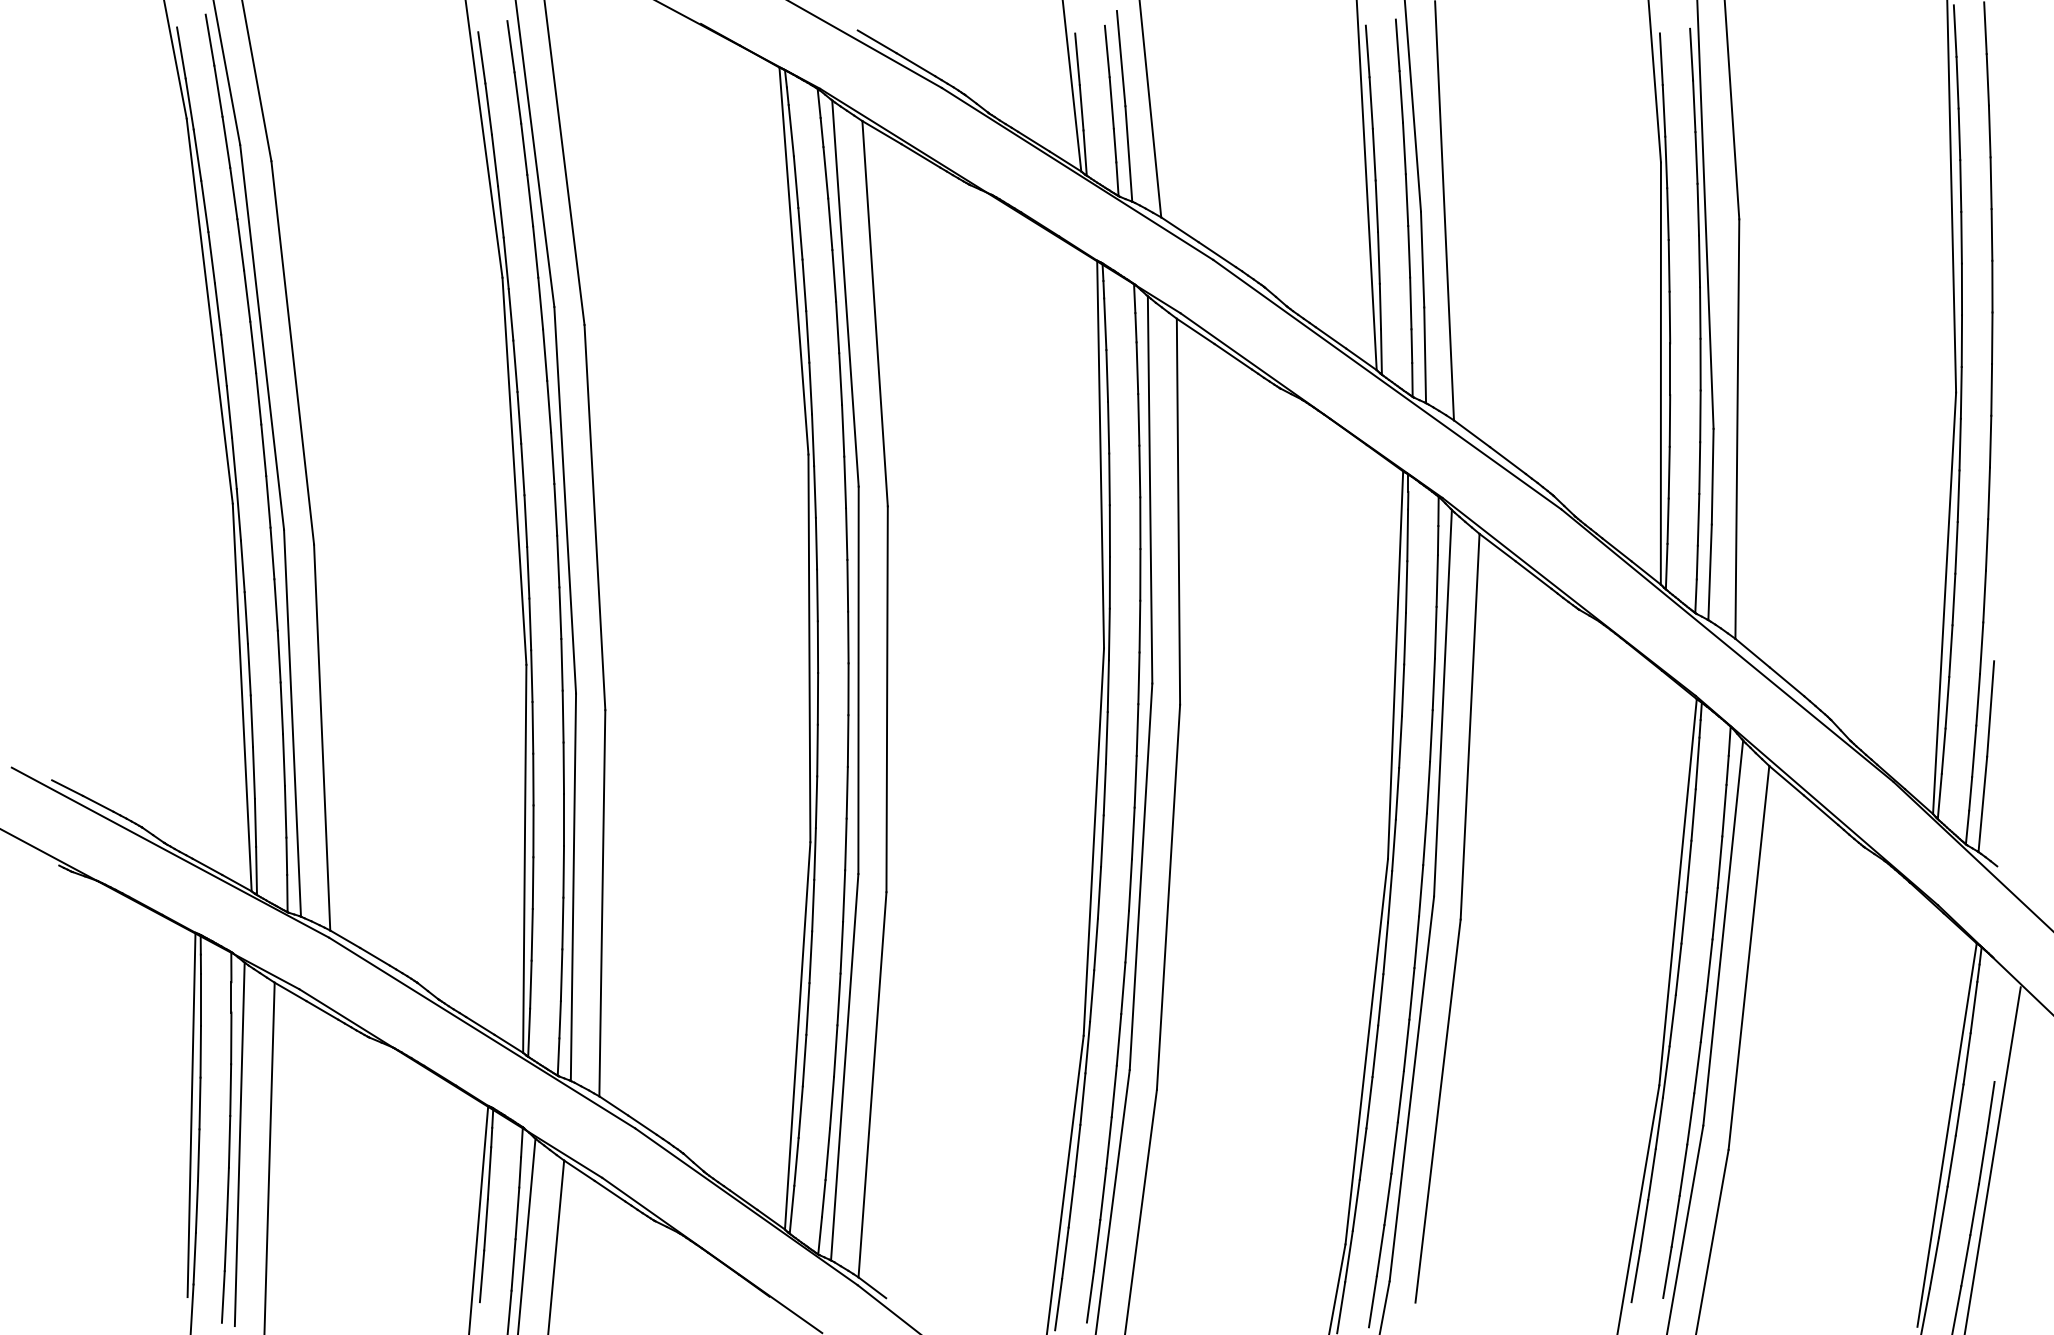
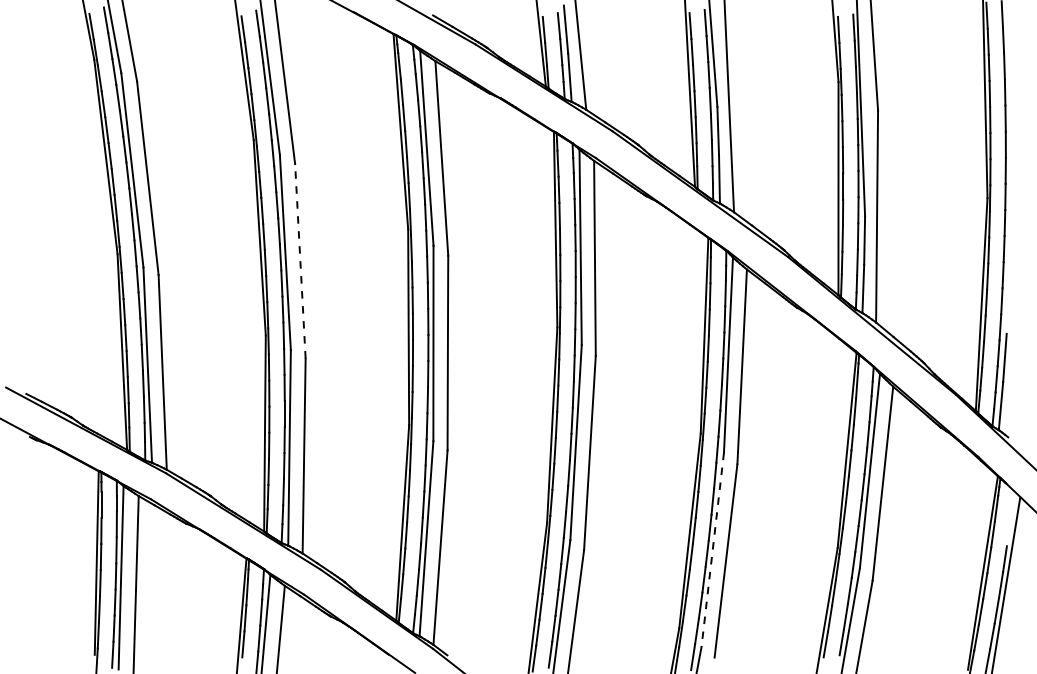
line: (595, 515) -> (300, 260), solid -> dashed
line: (1411, 1088) -> (712, 549), solid -> dashed

